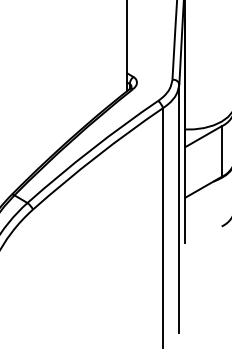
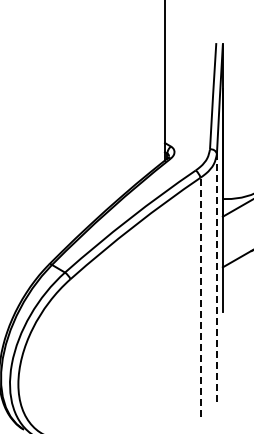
line: (178, 207) -> (216, 277), solid -> dashed
line: (162, 227) -> (200, 297), solid -> dashed

